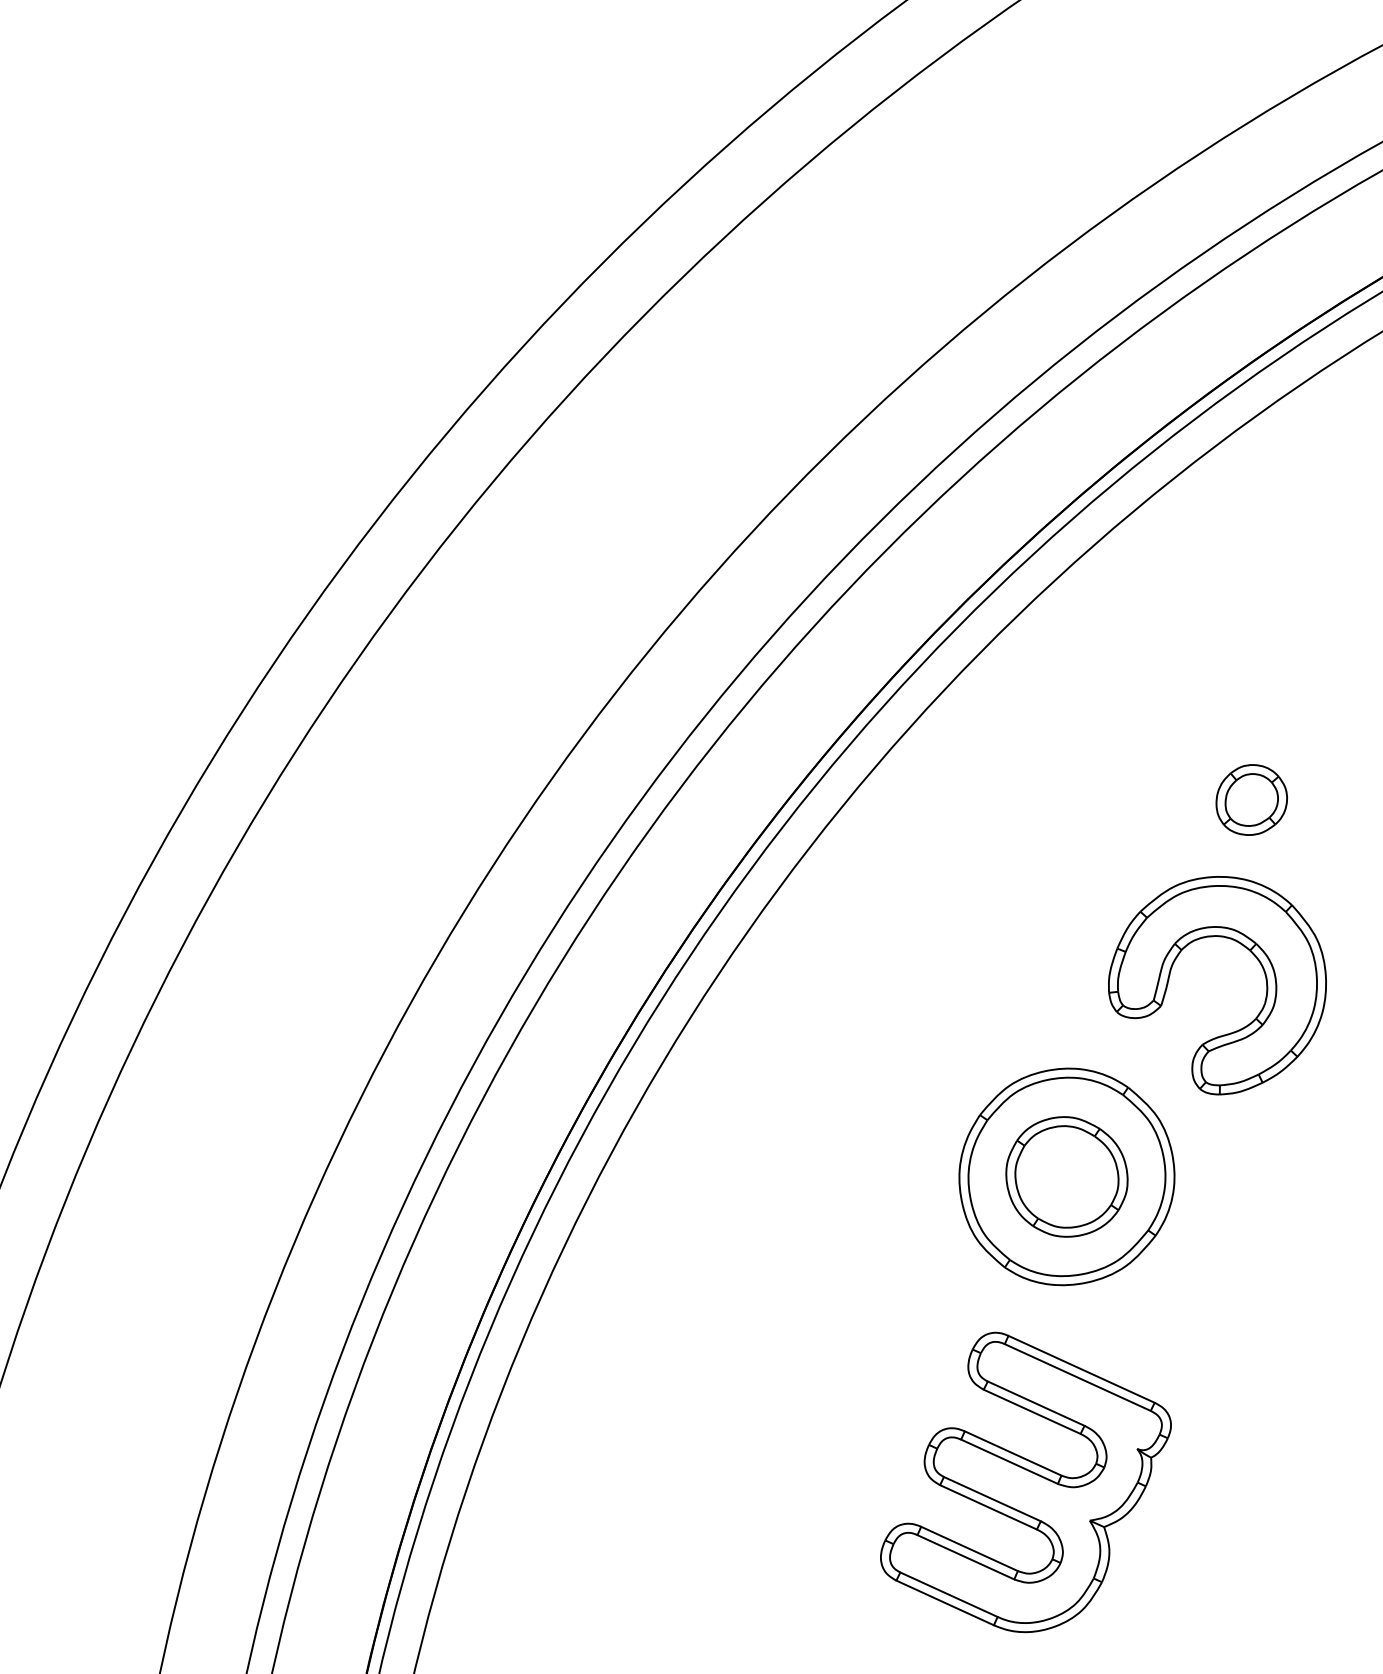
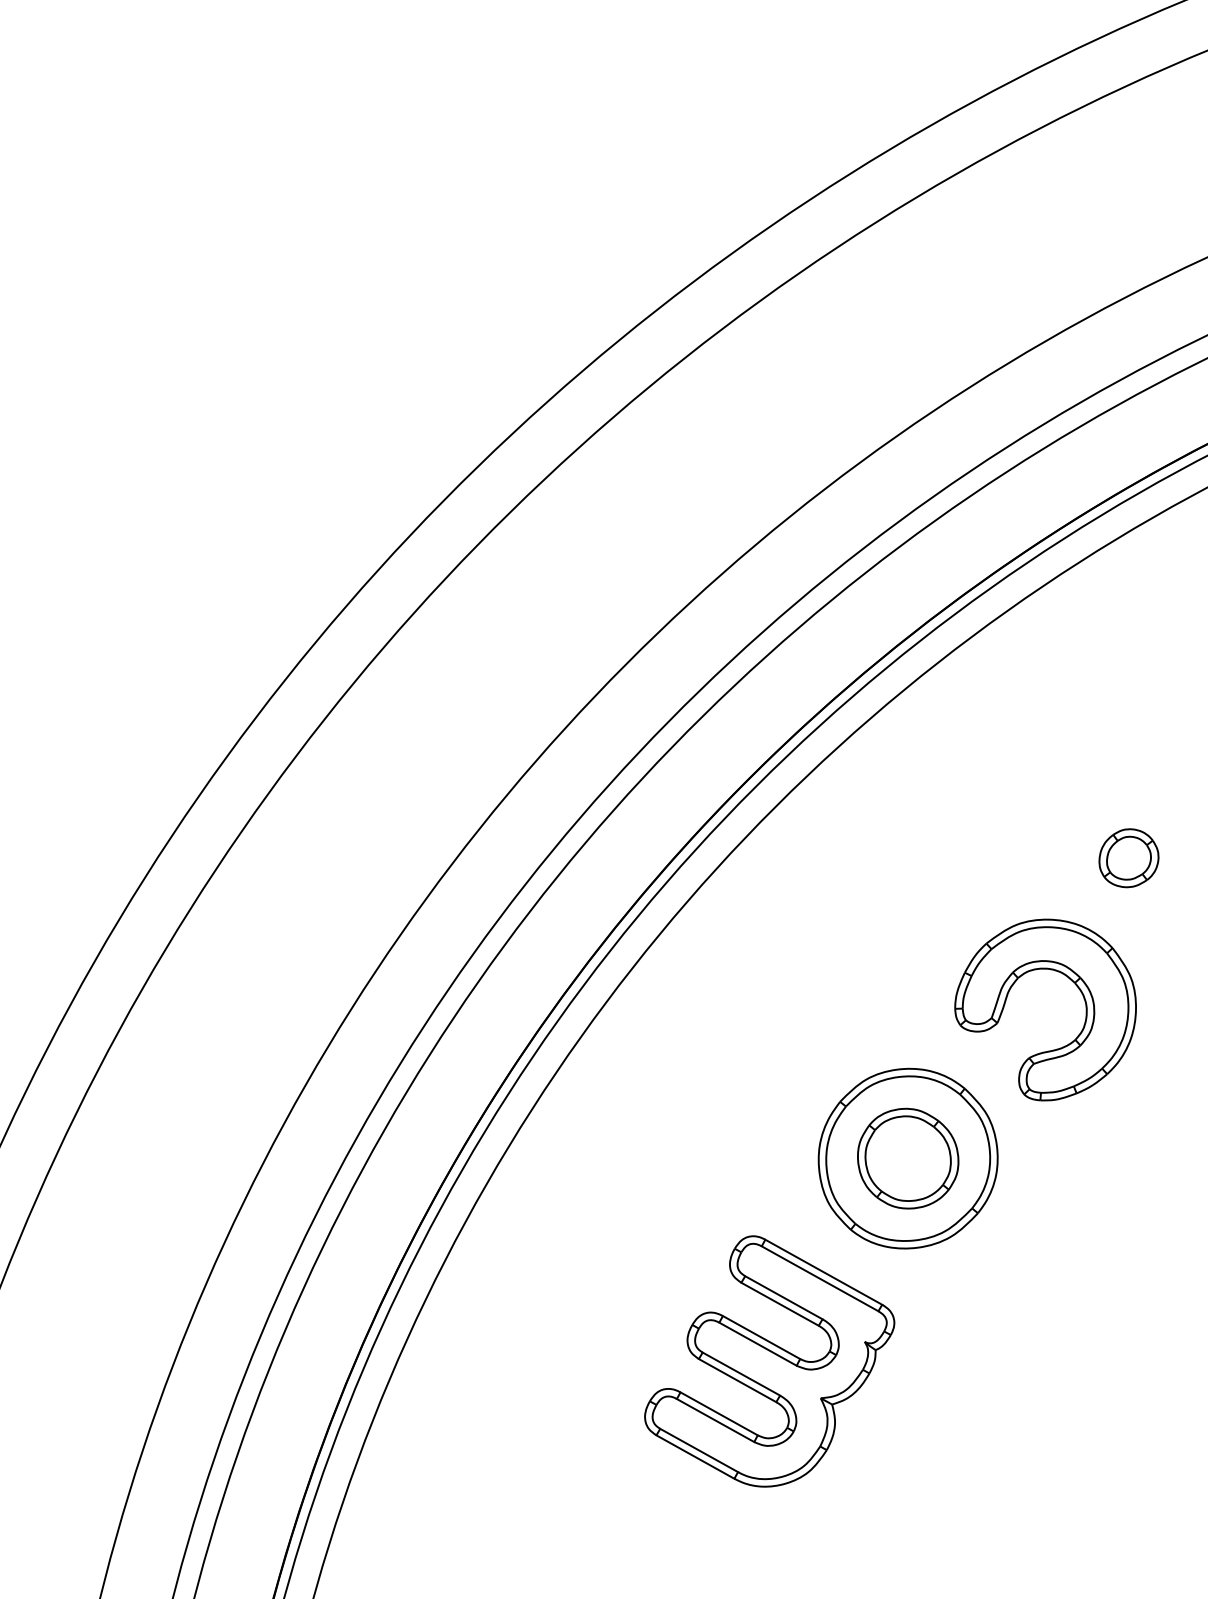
part: (1251, 800) -> (1128, 858), moved
part: (1024, 1481) -> (769, 1361), moved

